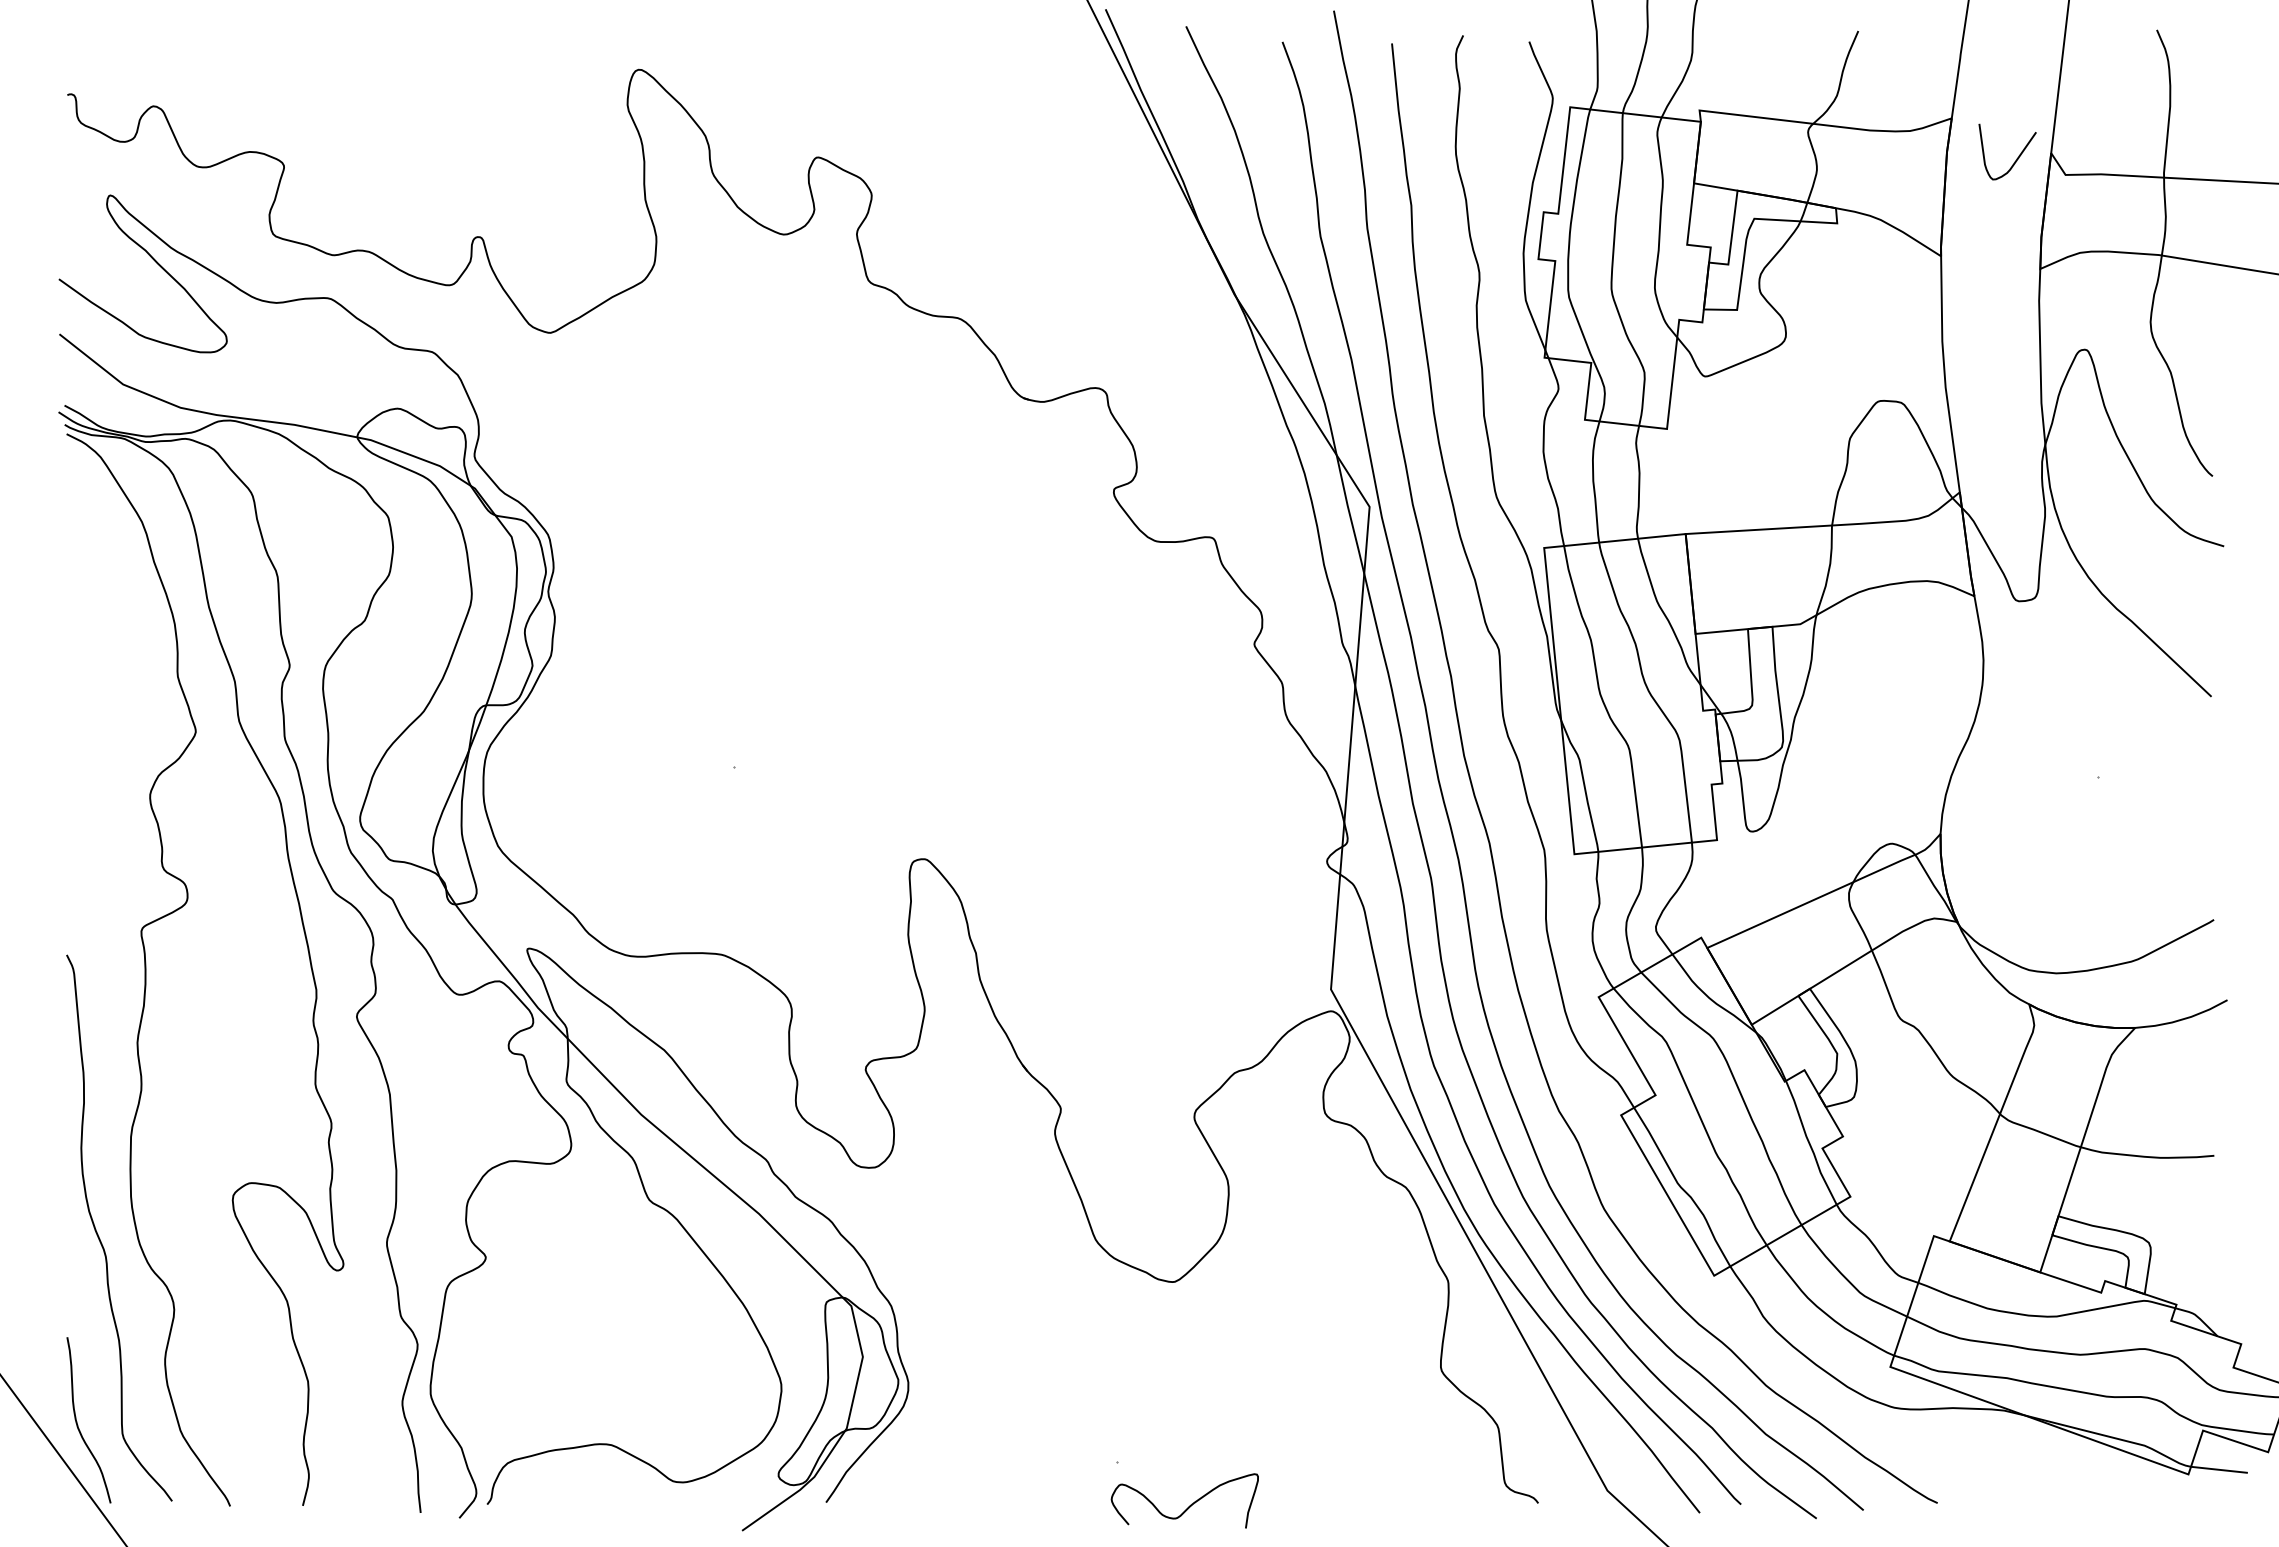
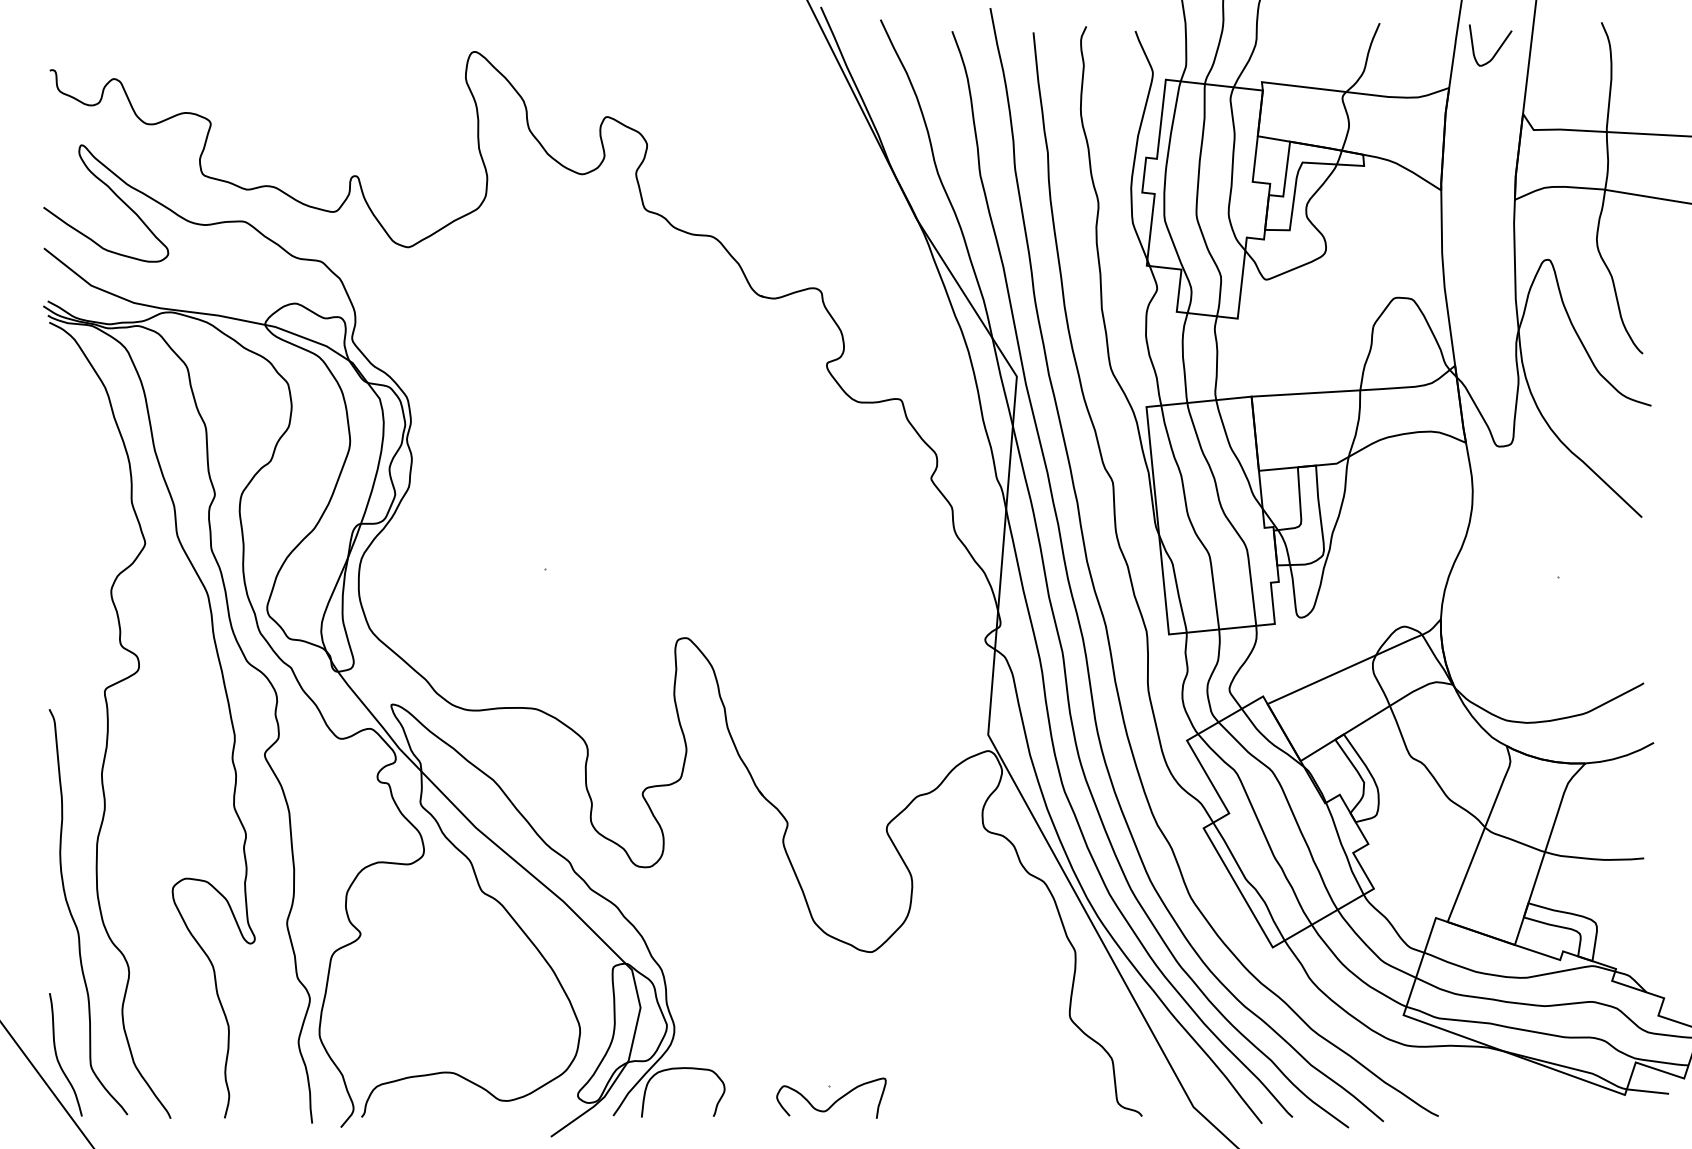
curve: (2016, 158) -> (1497, 50), moved
curve: (919, 1439) -> (682, 1069), added
curve: (1189, 1505) -> (834, 1101), moved

